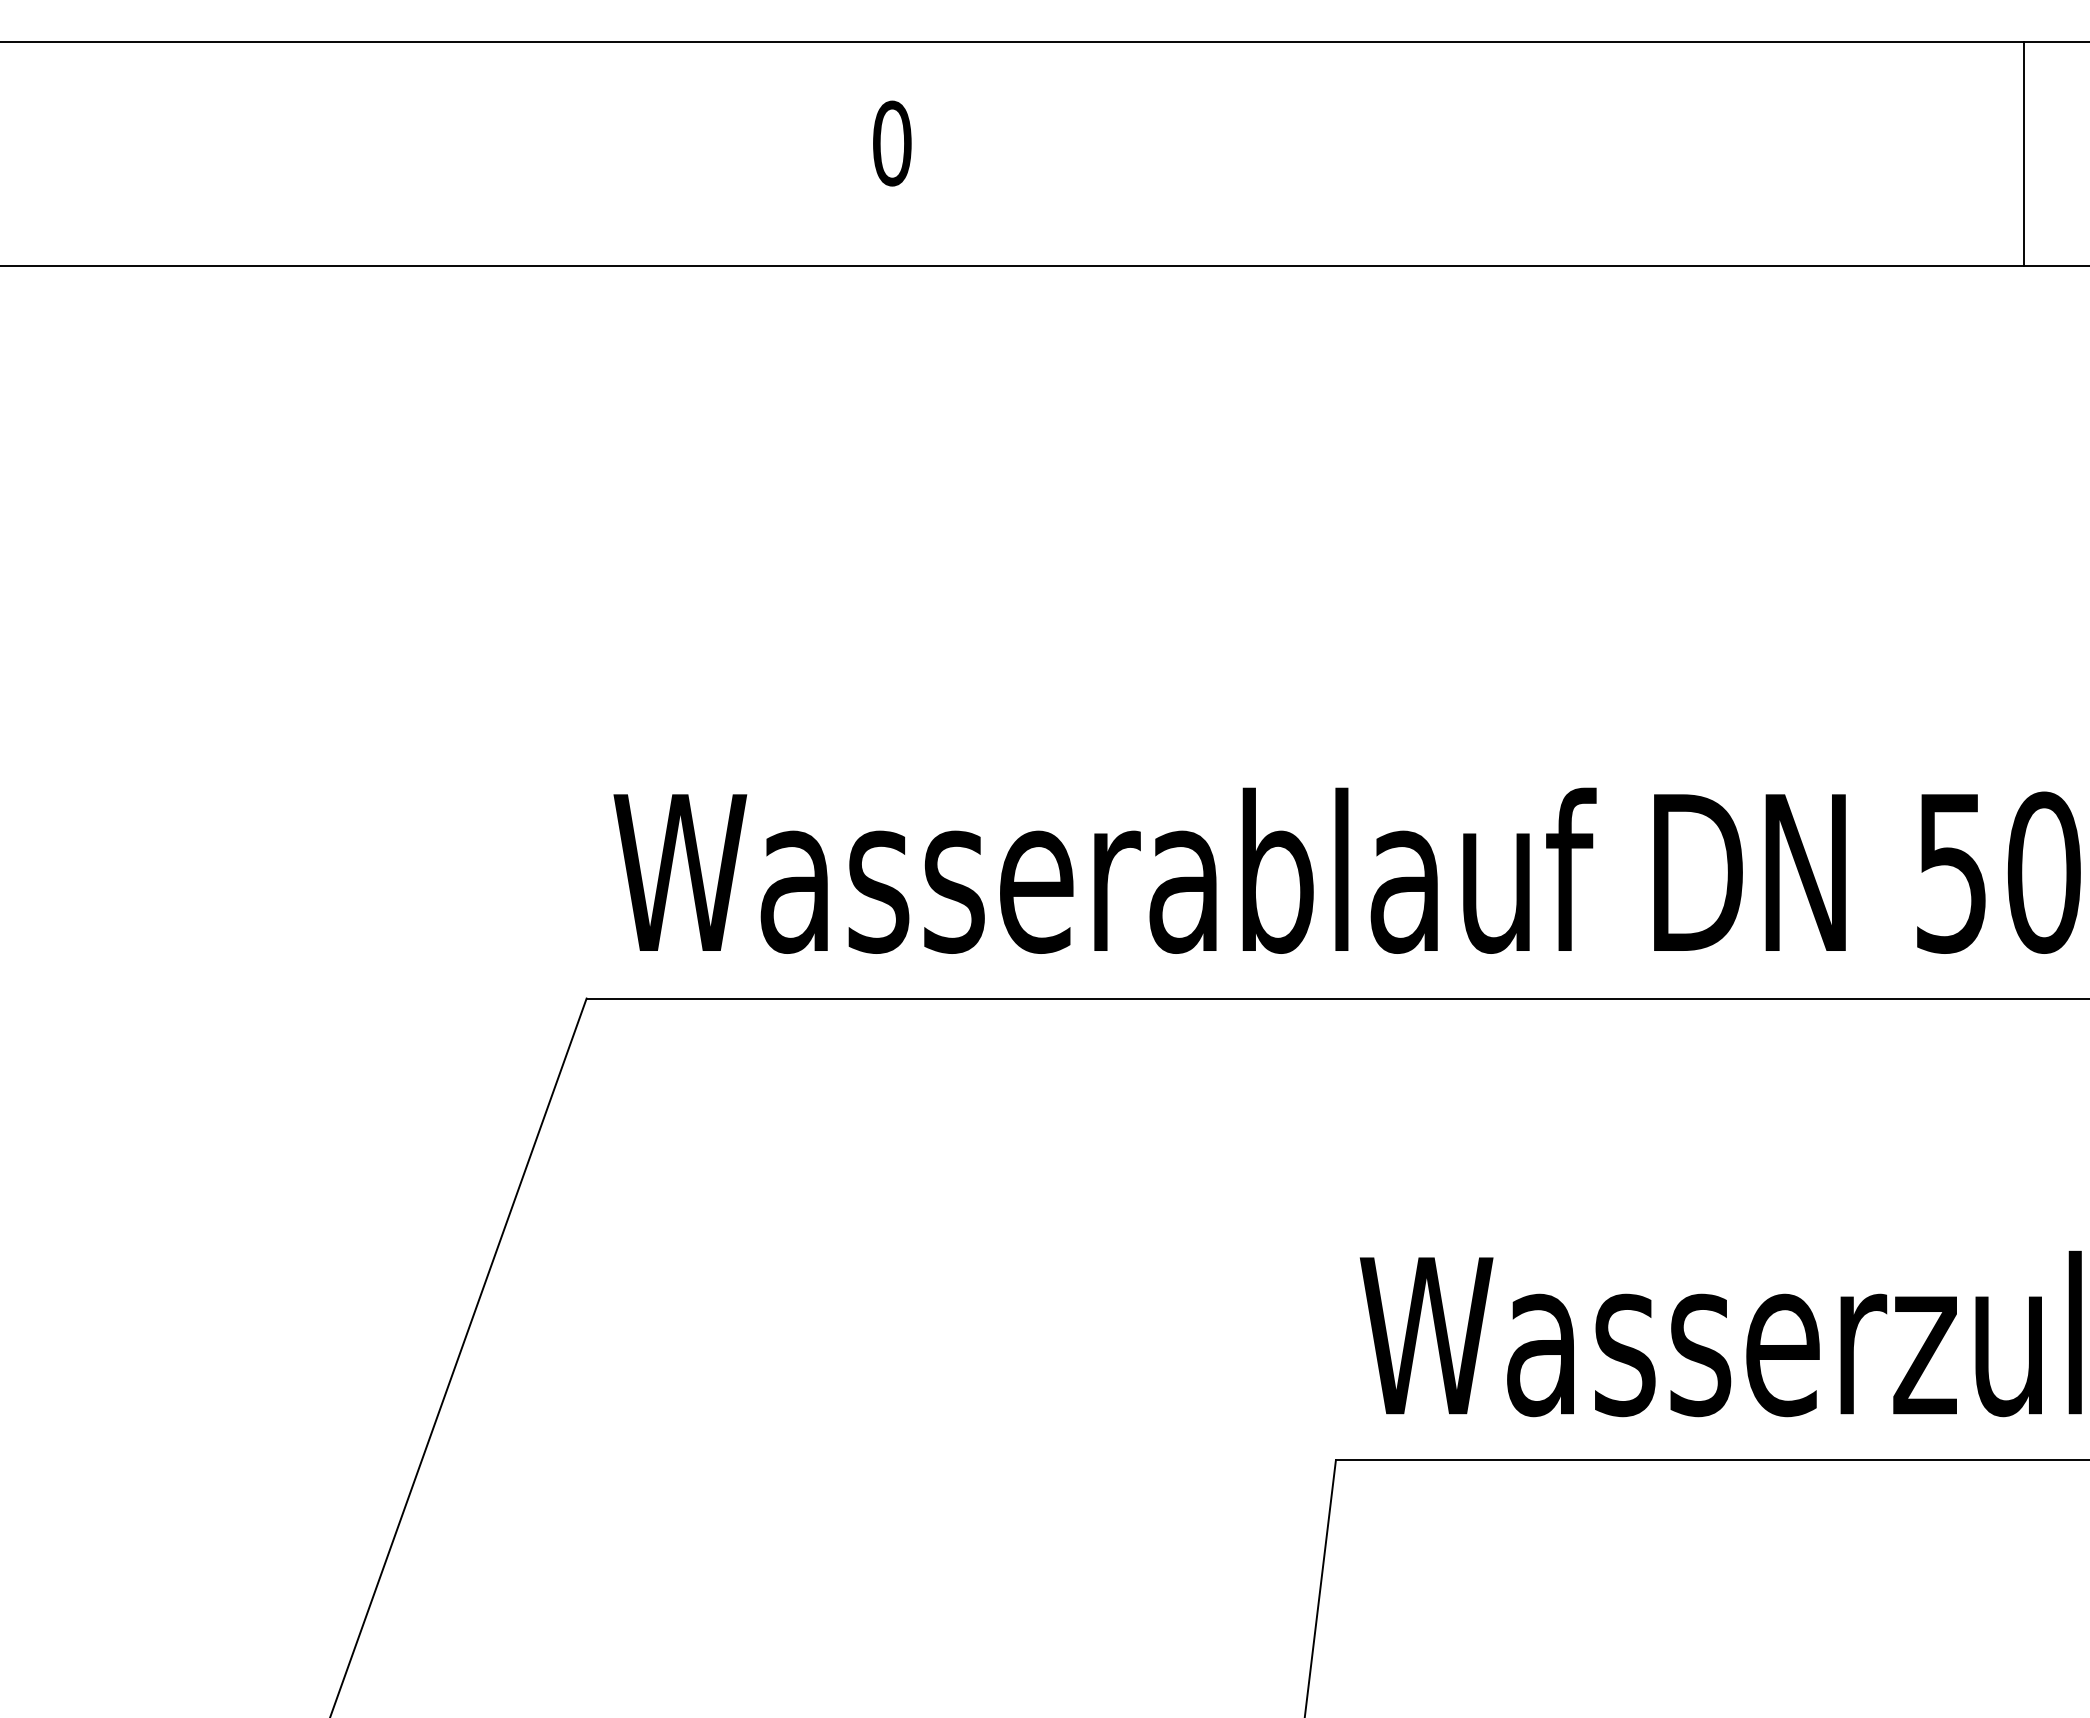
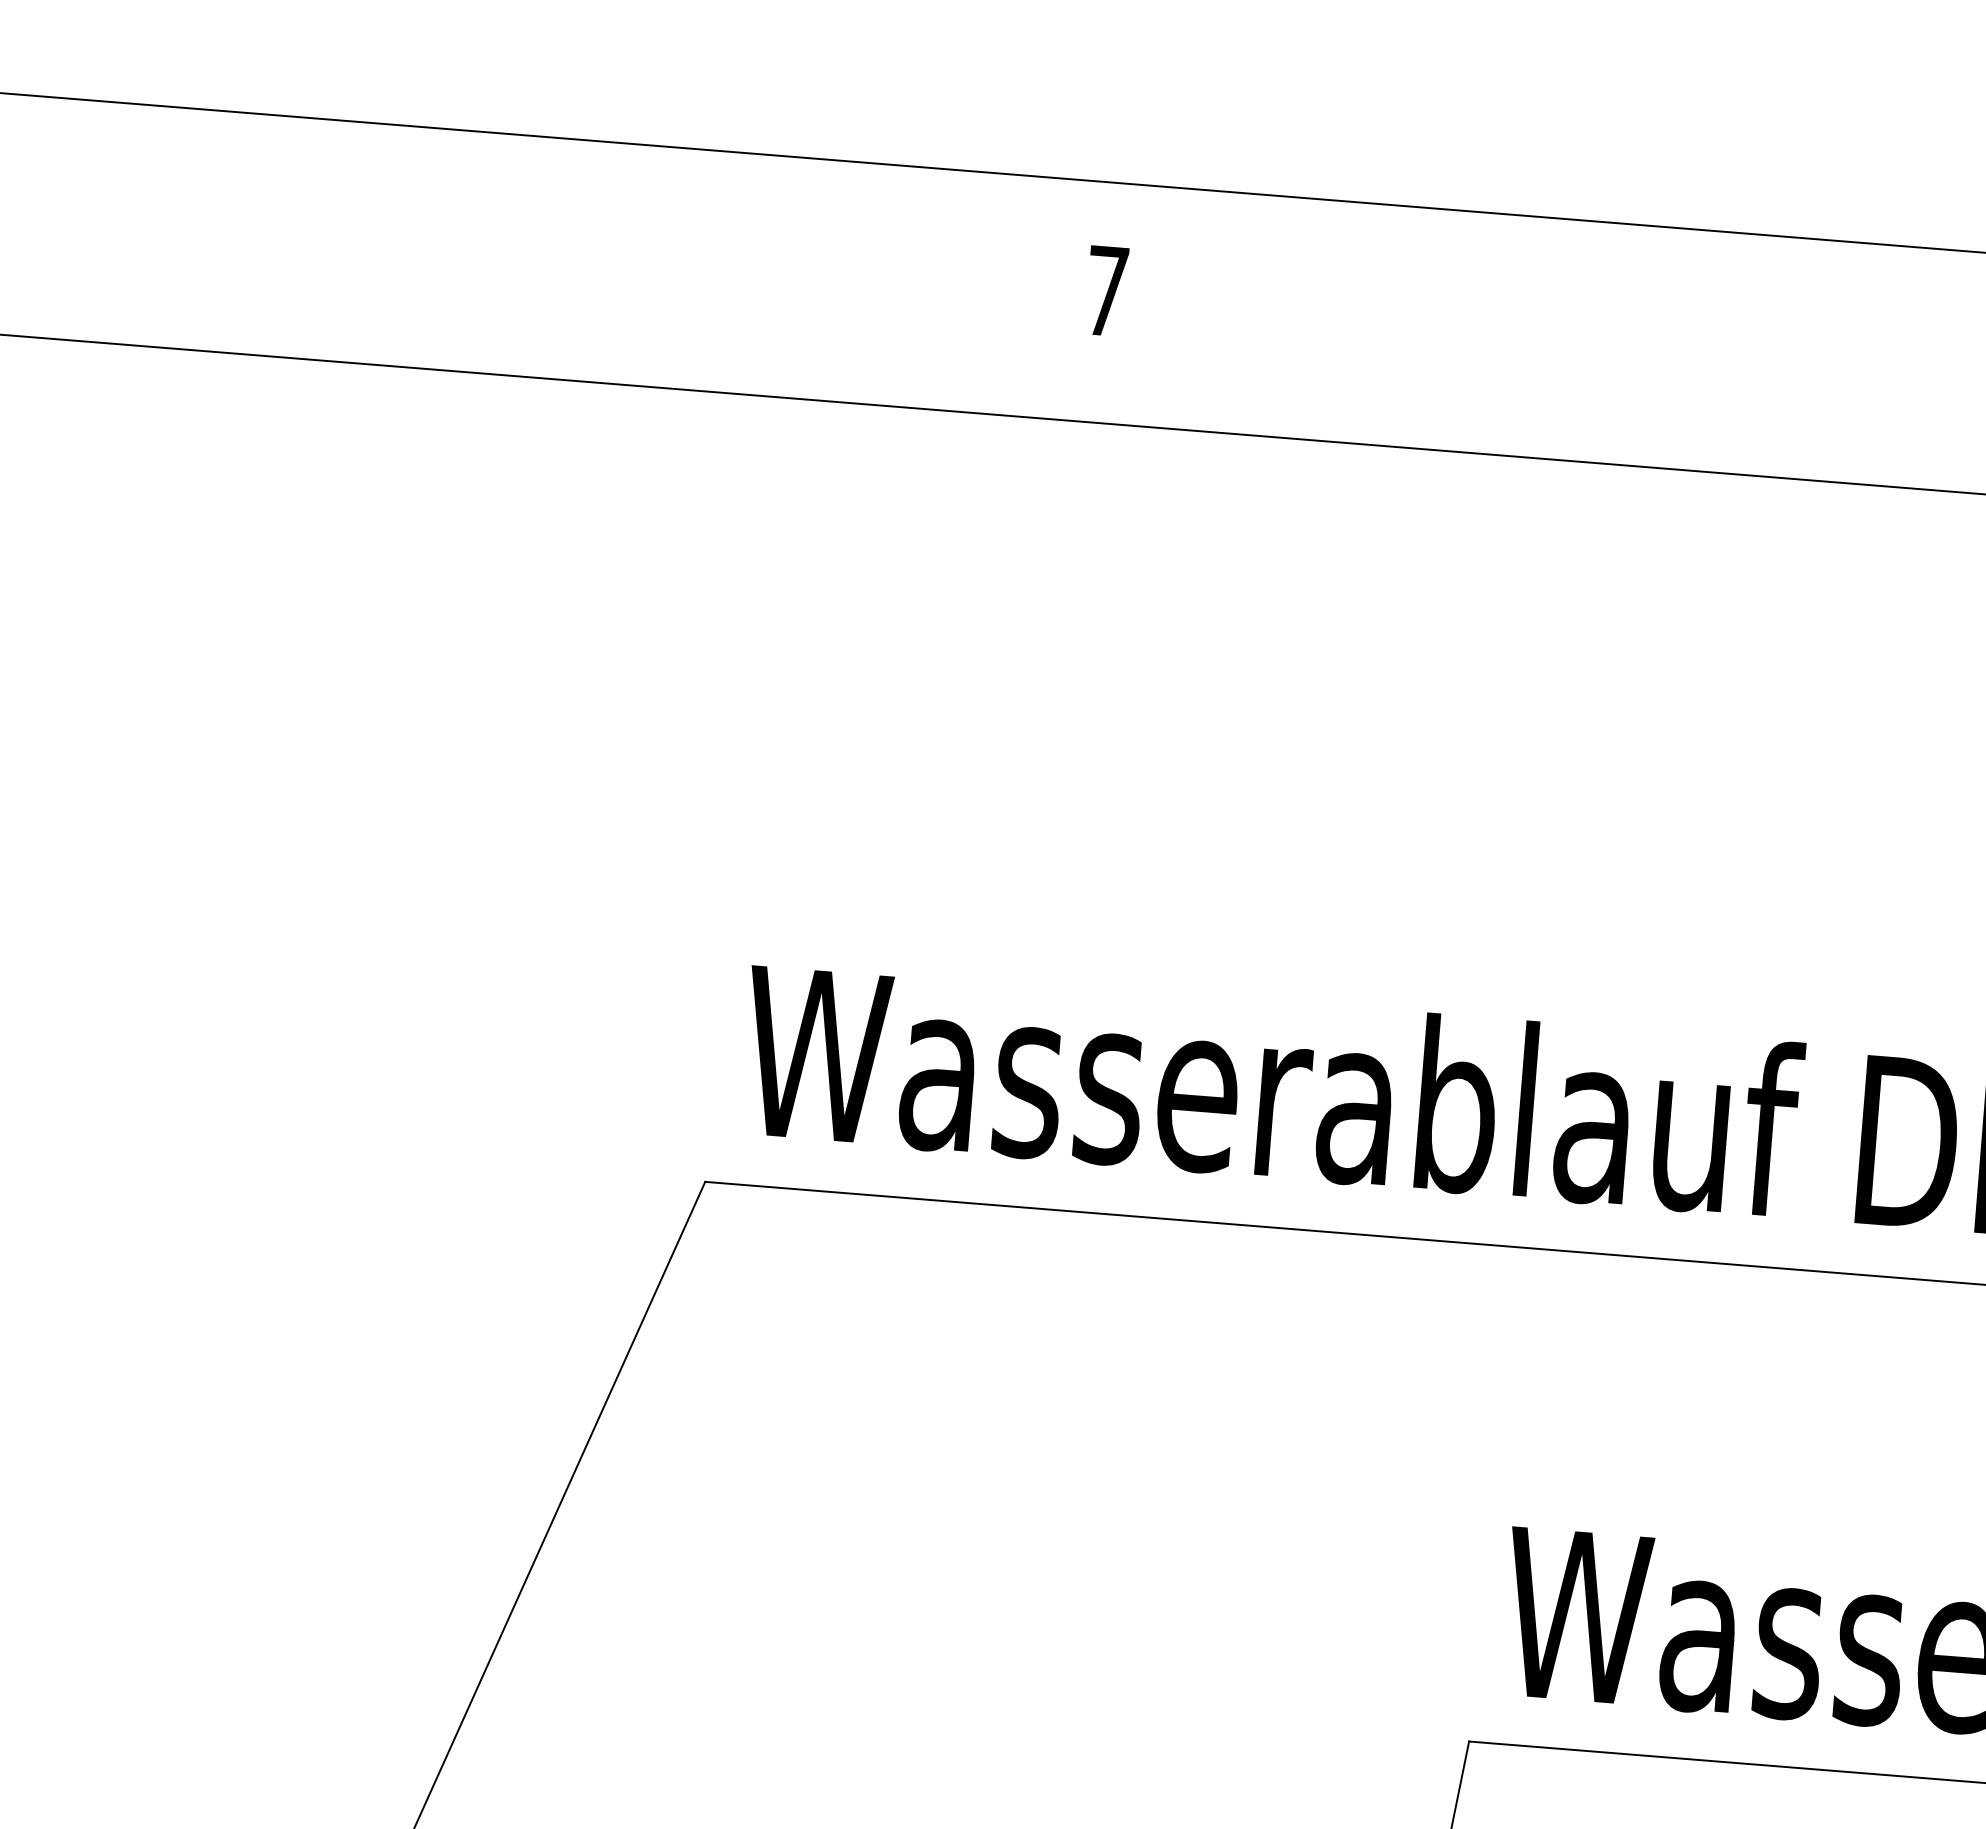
text: (892, 143) -> (1107, 291), 0 -> 7

